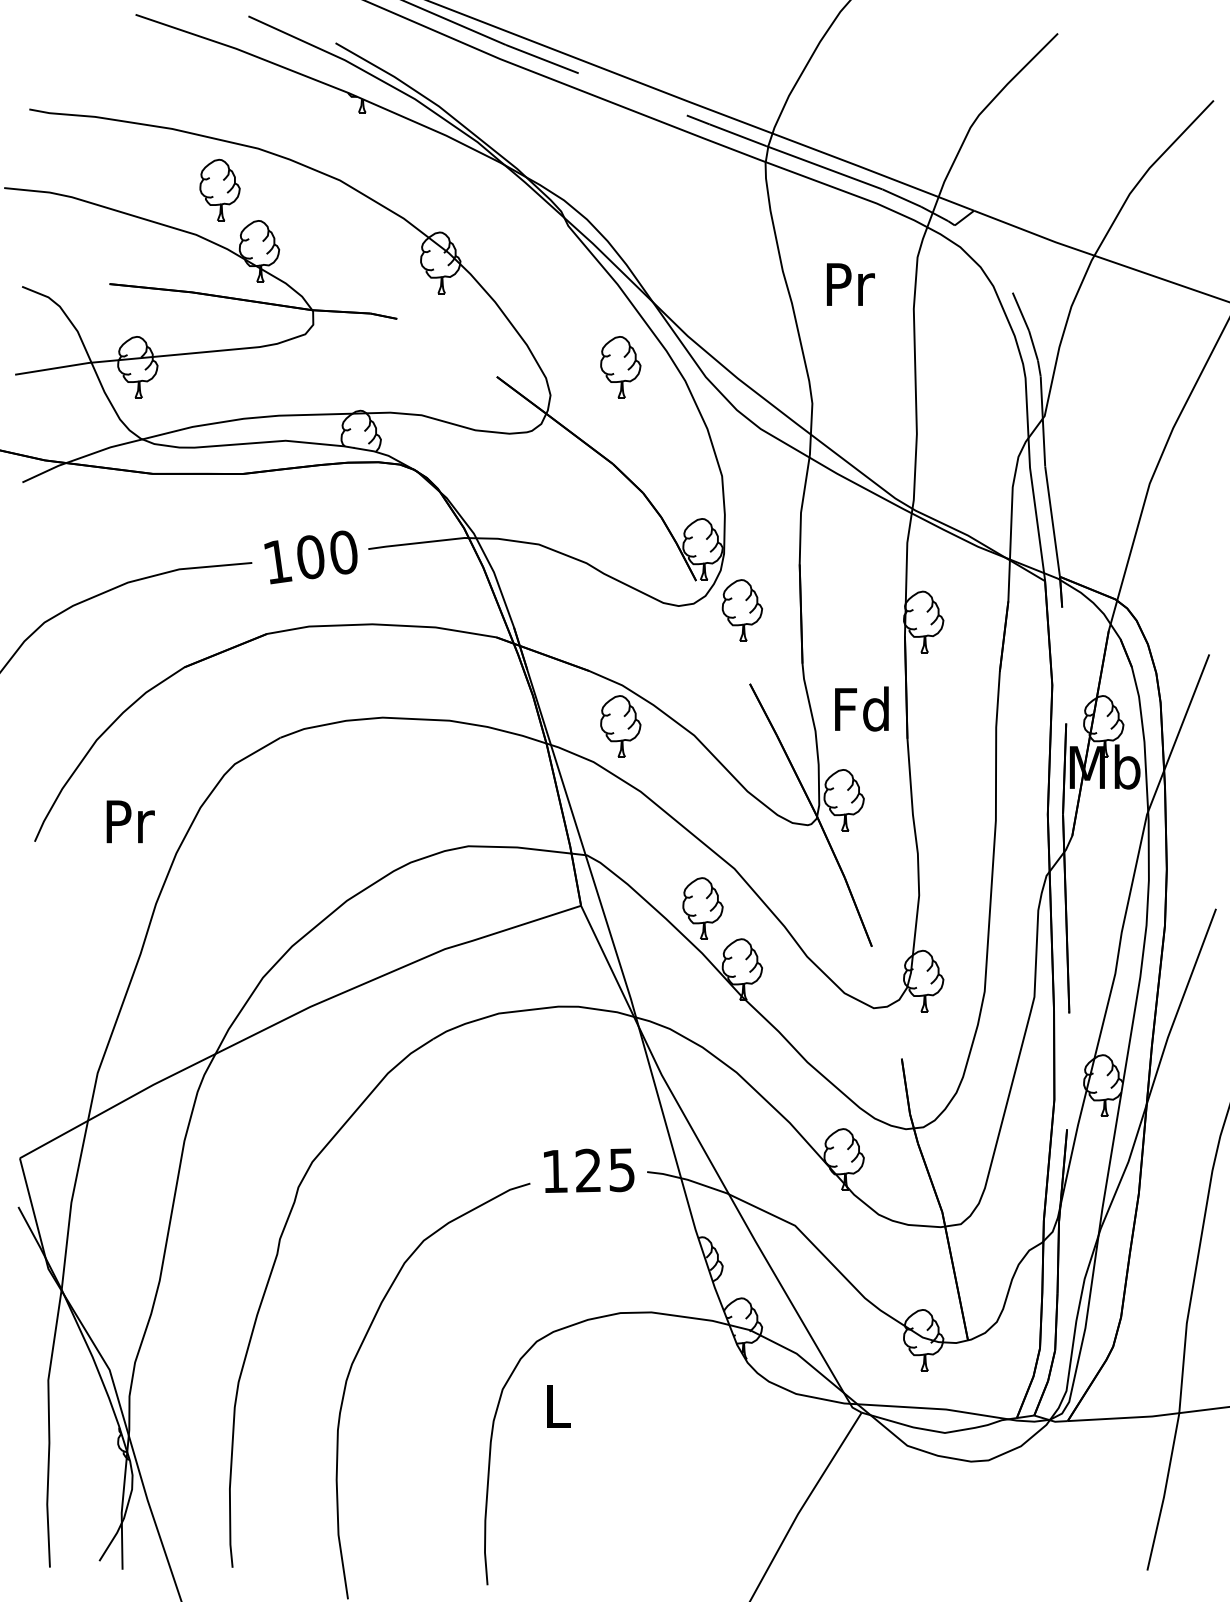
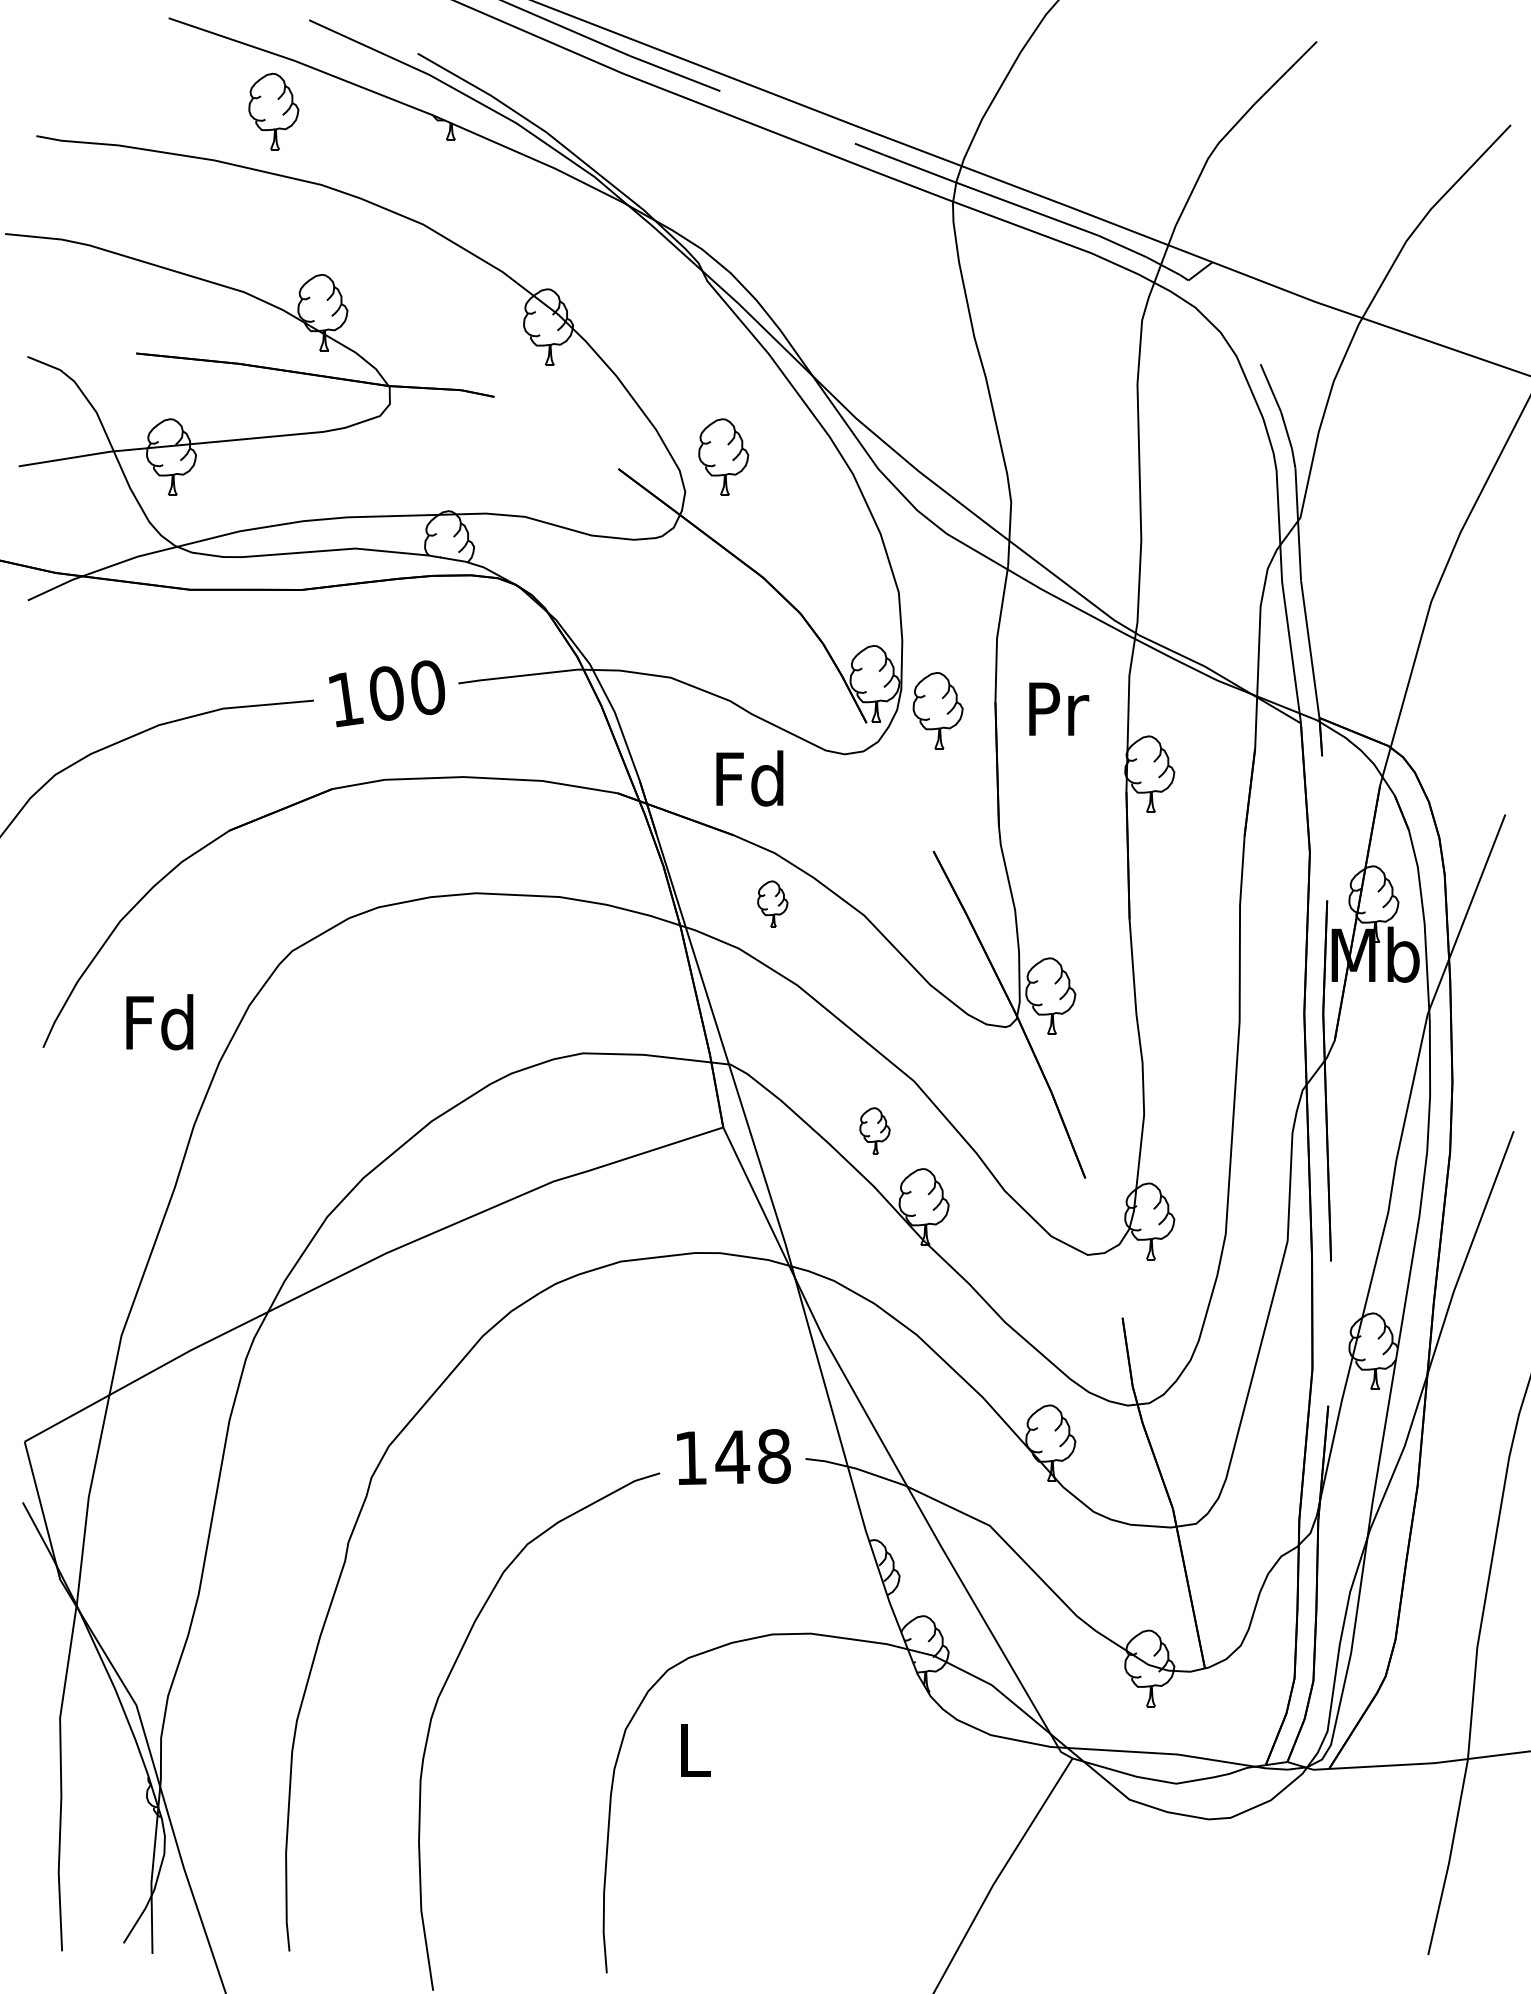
part: (219, 190) -> (273, 111), moved
text: (851, 284) -> (1059, 708), moved
part: (620, 366) -> (723, 456), moved
part: (741, 610) -> (937, 710), moved
text: (861, 709) -> (749, 778), moved
part: (620, 725) -> (772, 903), size x0.6
text: (128, 821) -> (159, 1022), Pr -> Fd
part: (702, 908) -> (874, 1130), size x0.6
text: (604, 1170) -> (752, 1456), 125 -> 148

